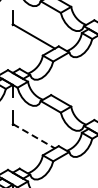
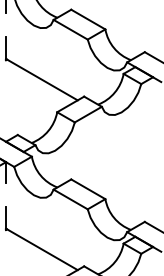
line: (34, 136) -> (42, 249), dashed -> solid

